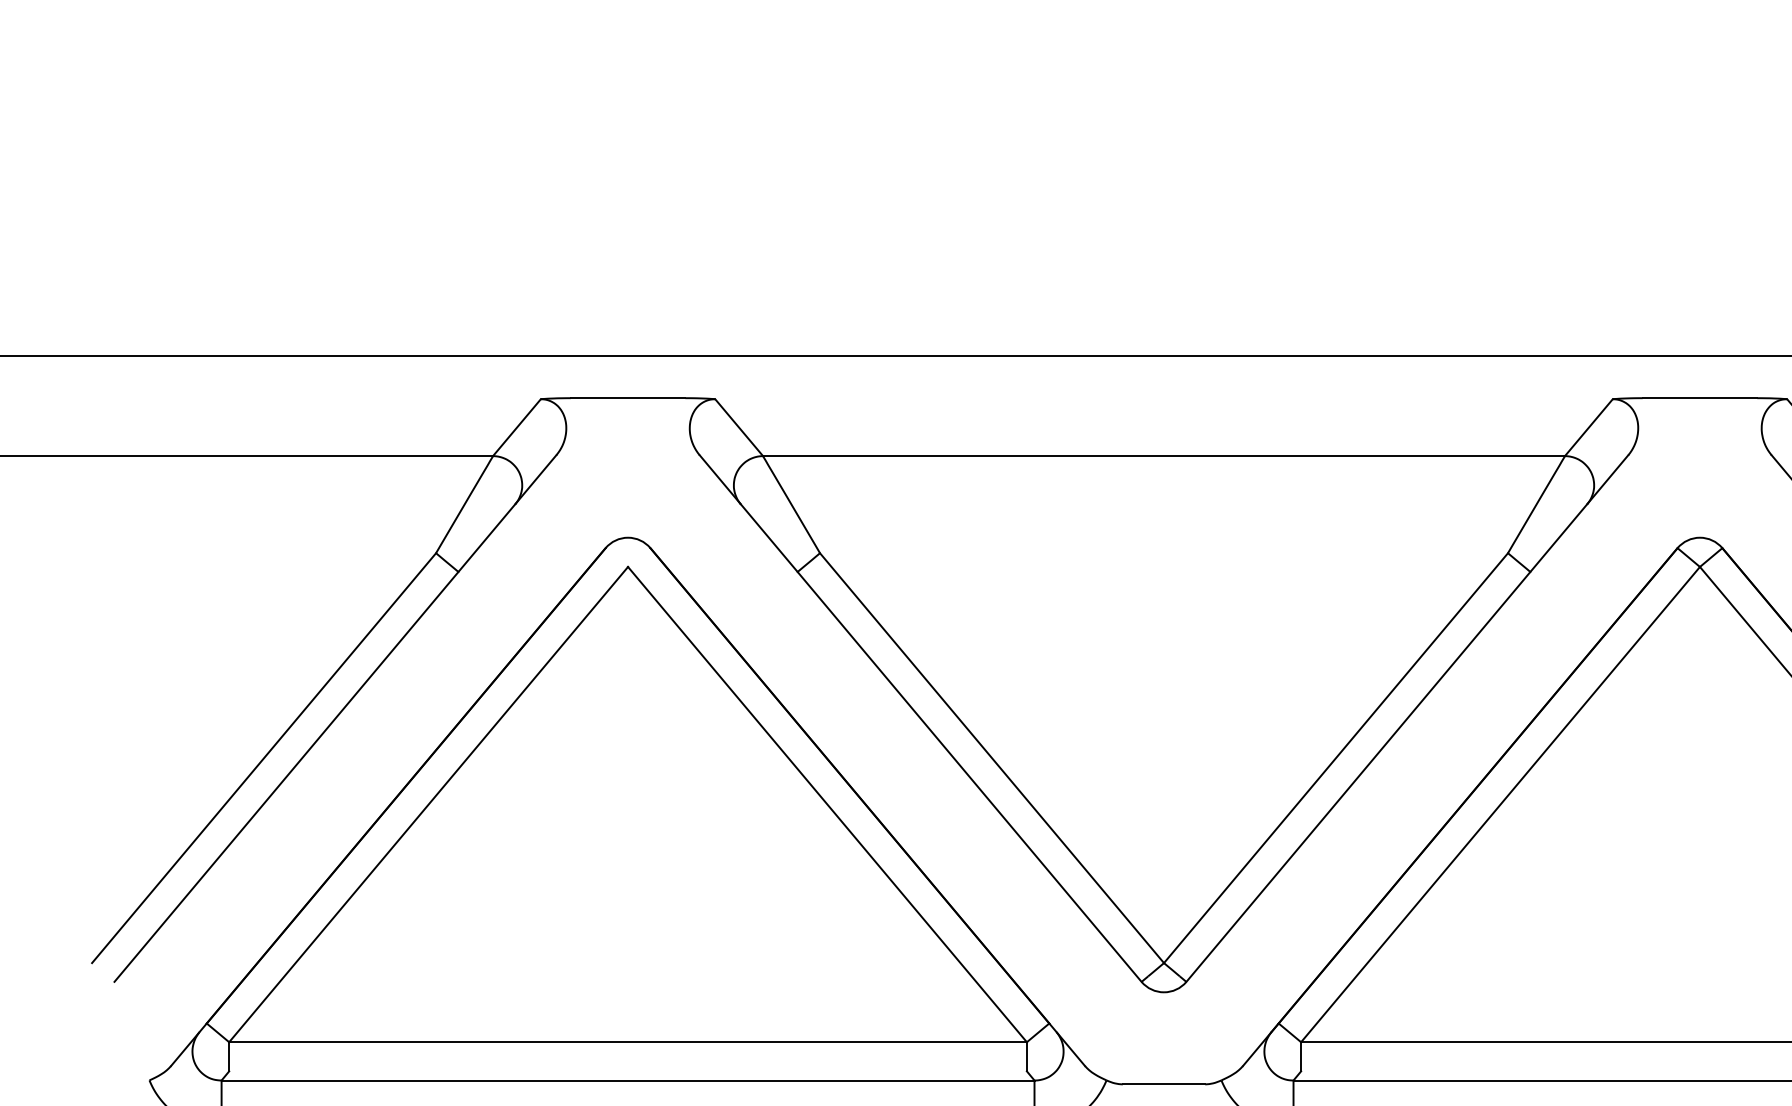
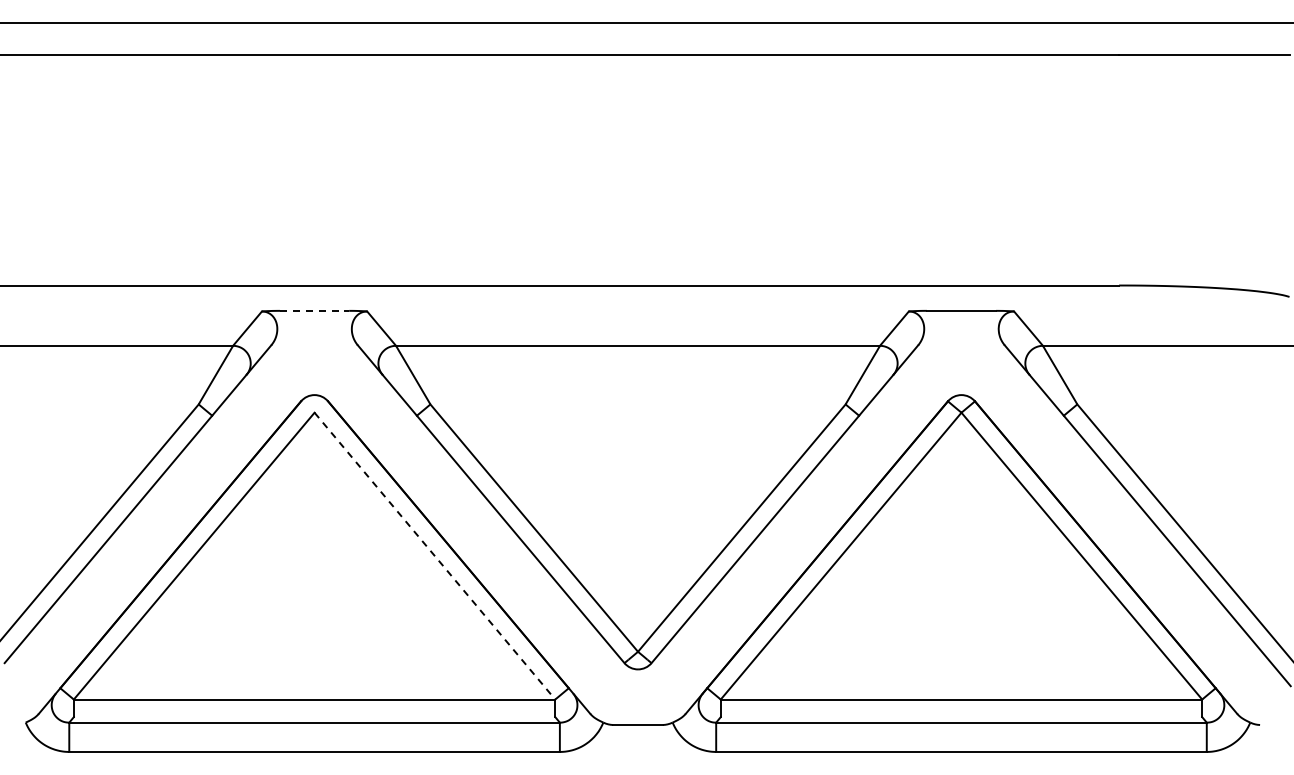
line: (627, 397) -> (314, 310), solid -> dashed
line: (828, 805) -> (435, 556), solid -> dashed

